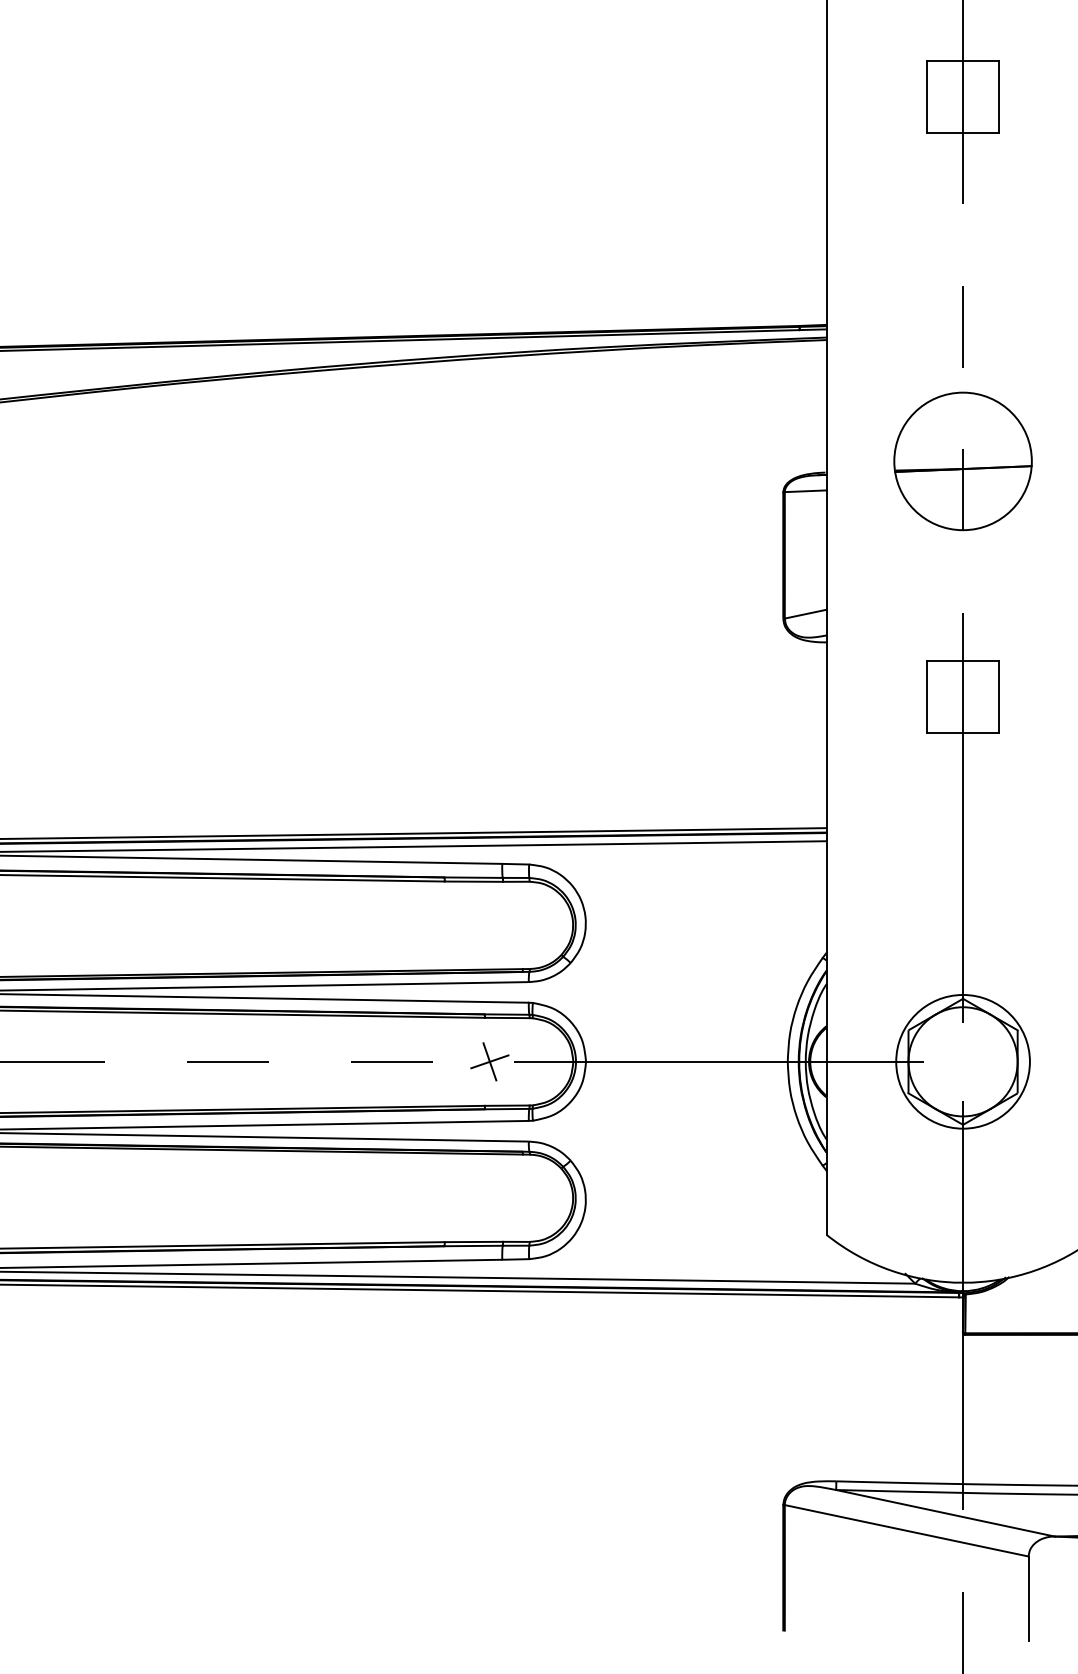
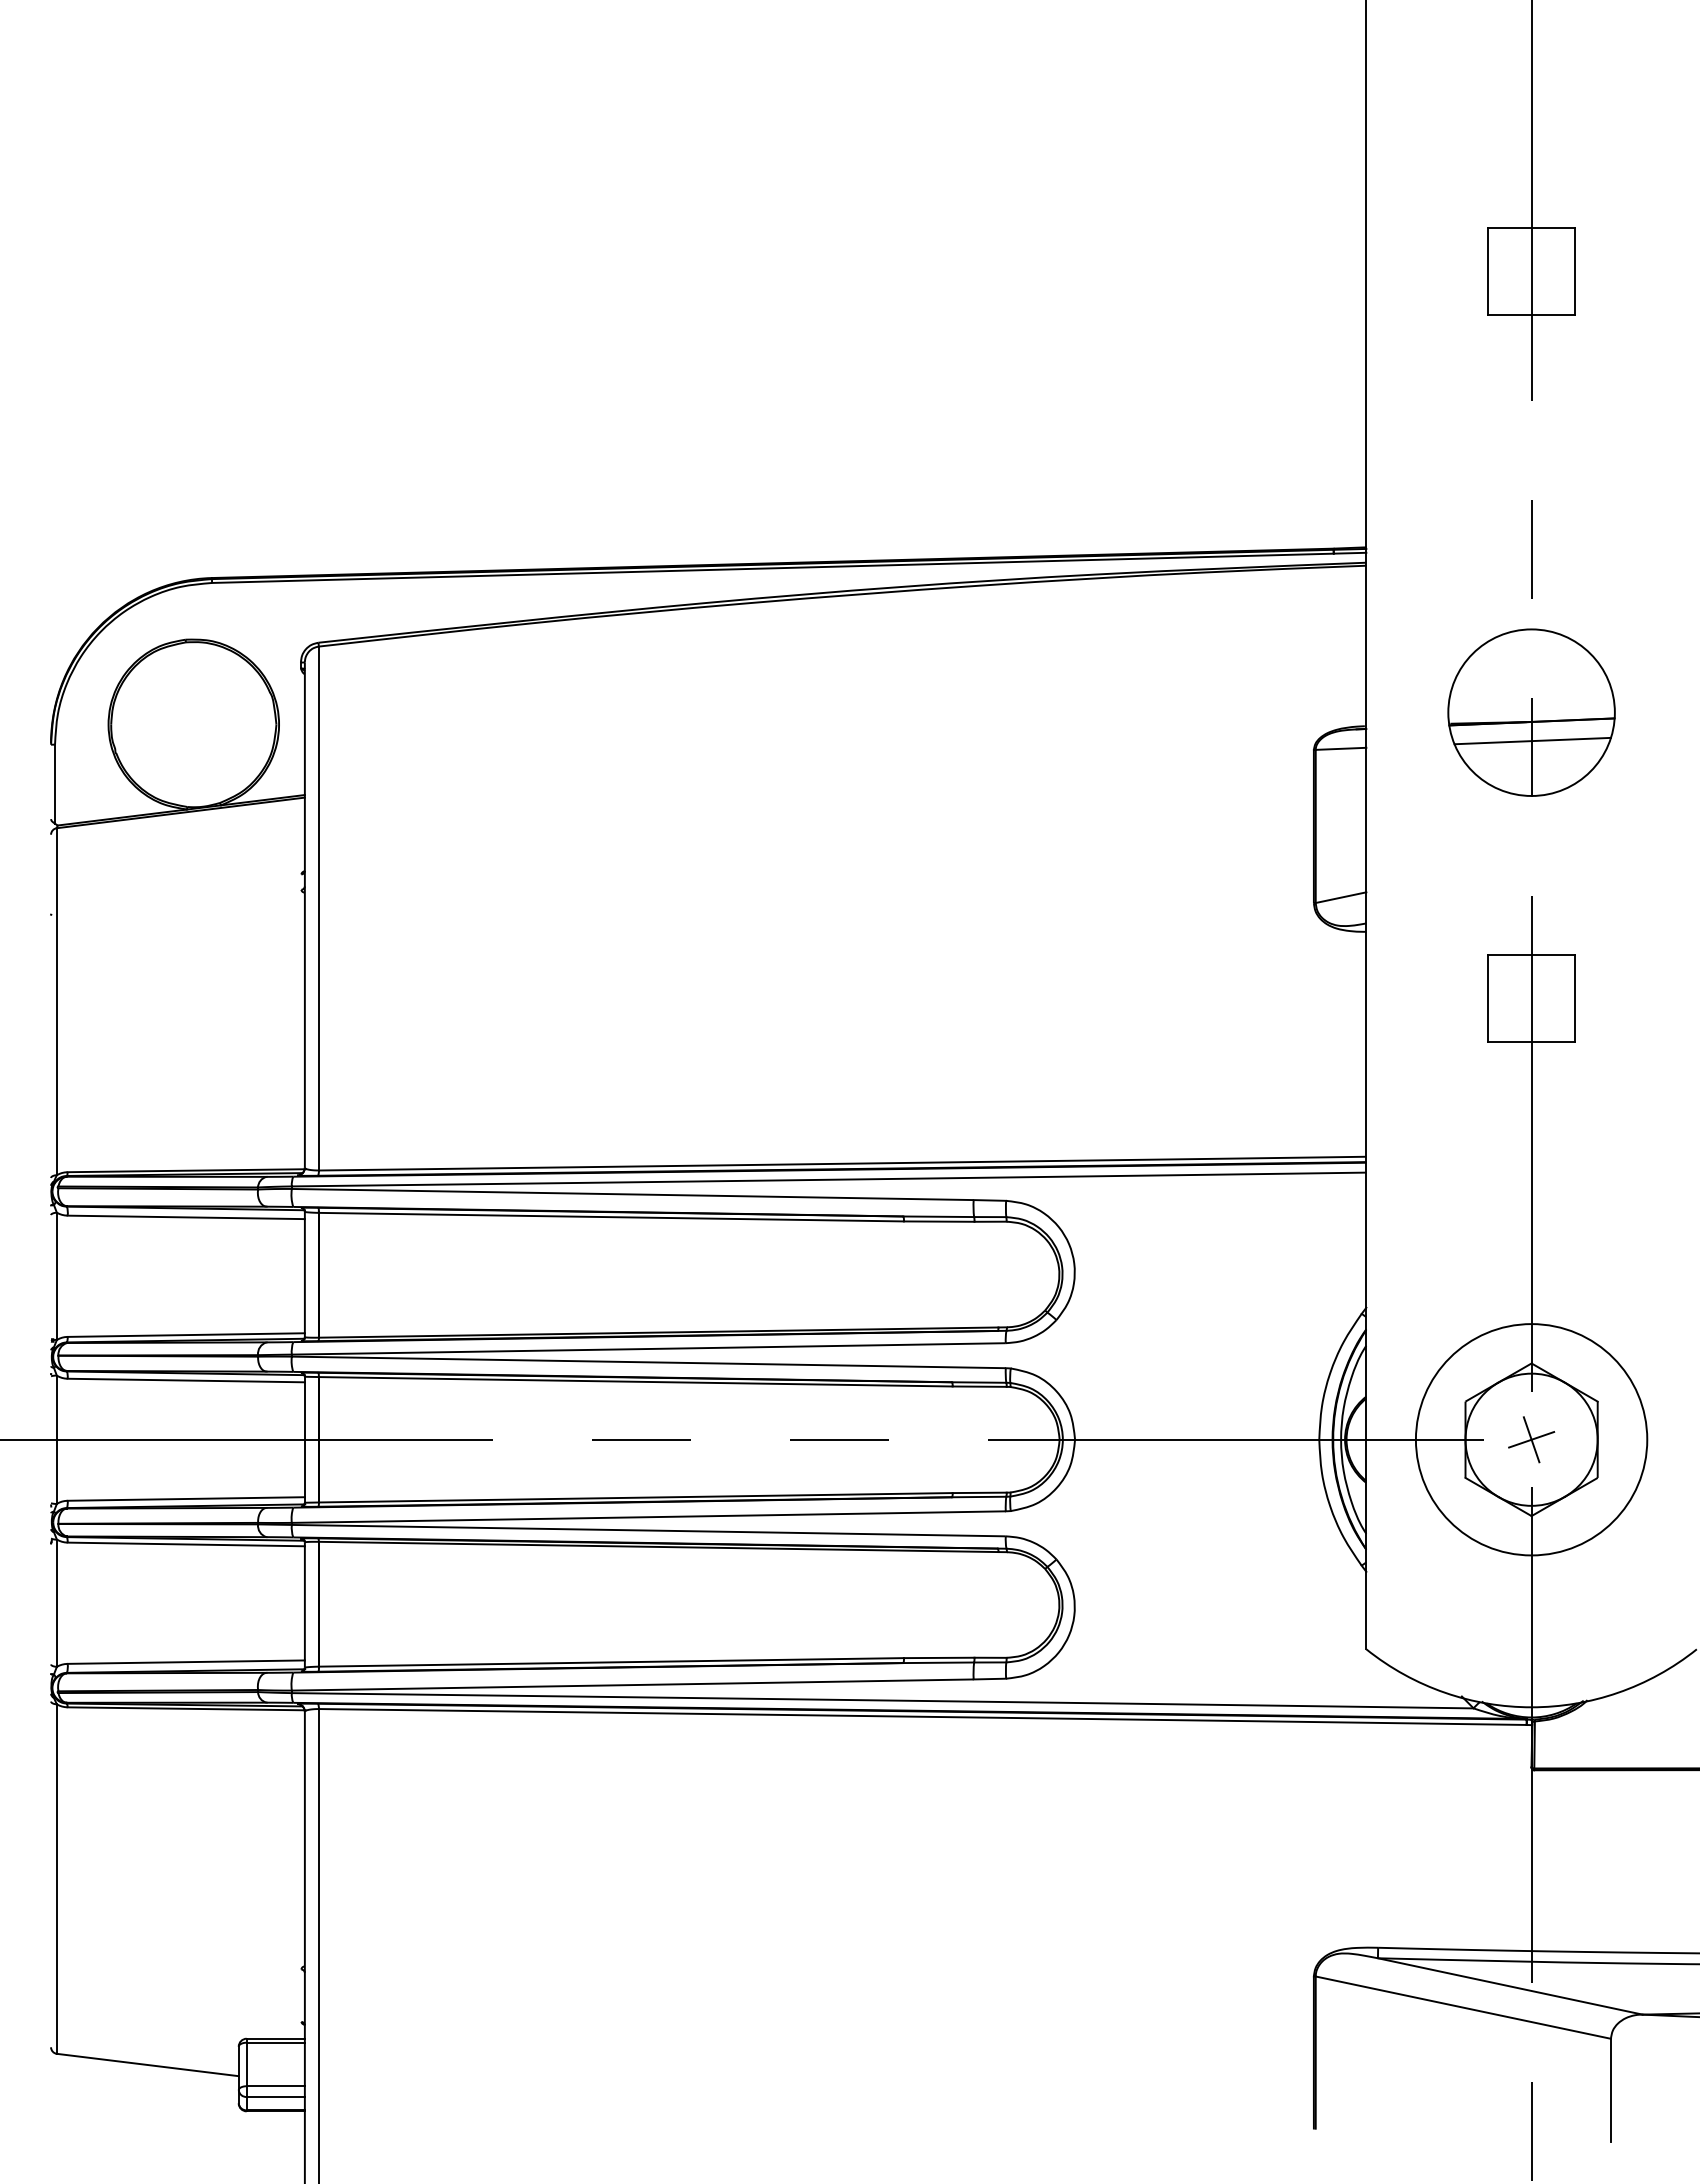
line: (963, 484) -> (1532, 740), added
part: (489, 1061) -> (1531, 1439), moved
circle: (962, 1061) -> (1531, 1439), size x1.43

